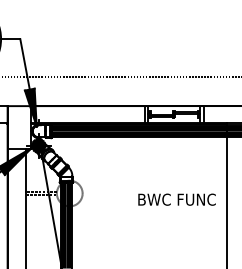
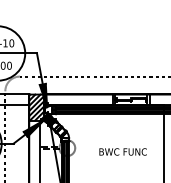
hatch: (19, 127) -> (36, 107), added
text: (176, 198) -> (122, 151), moved

